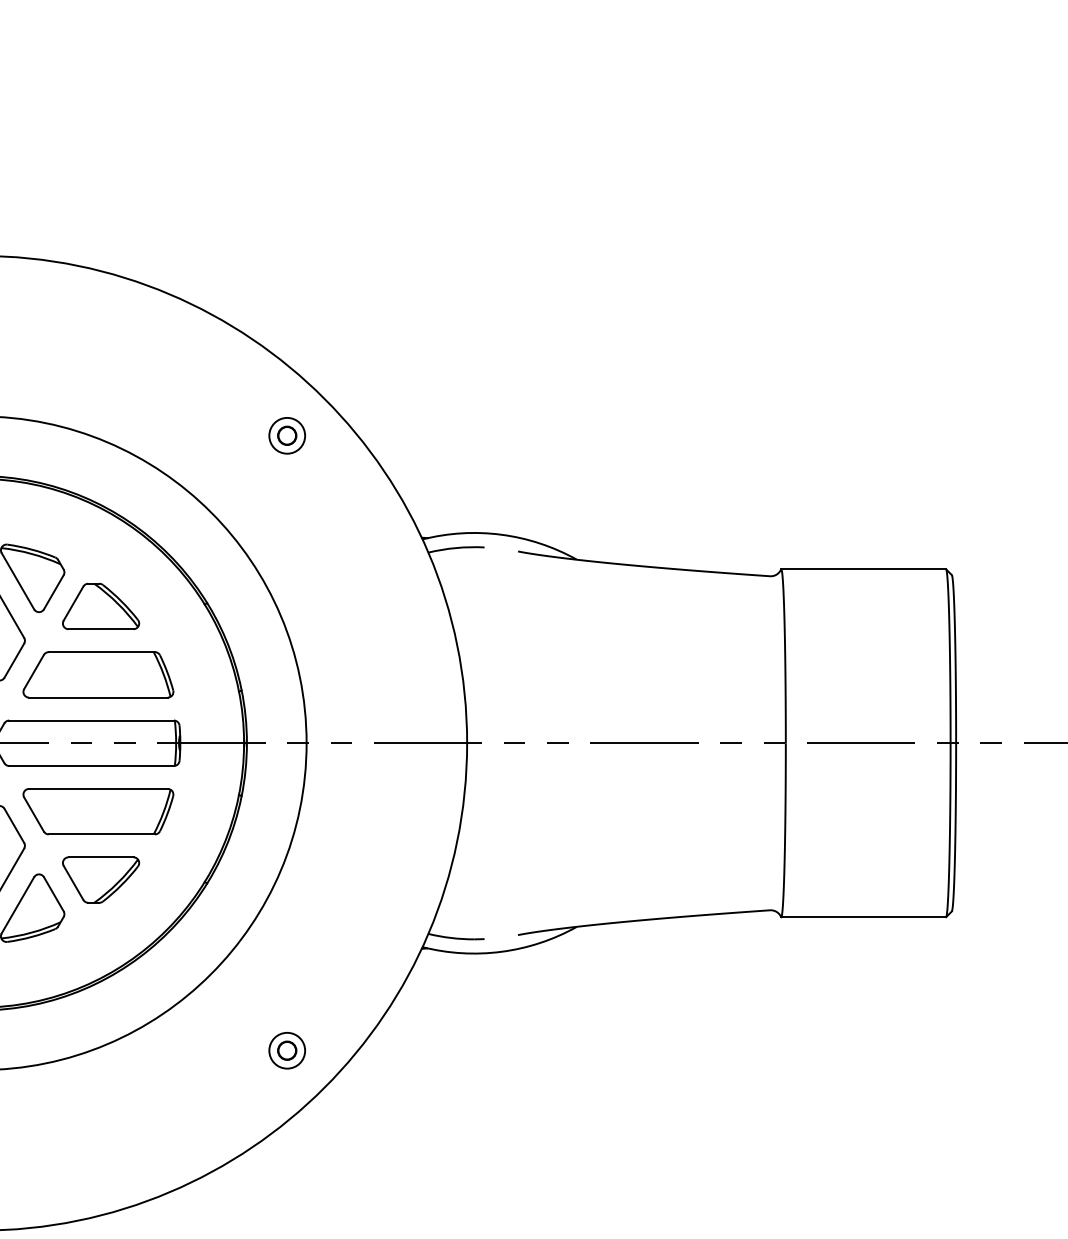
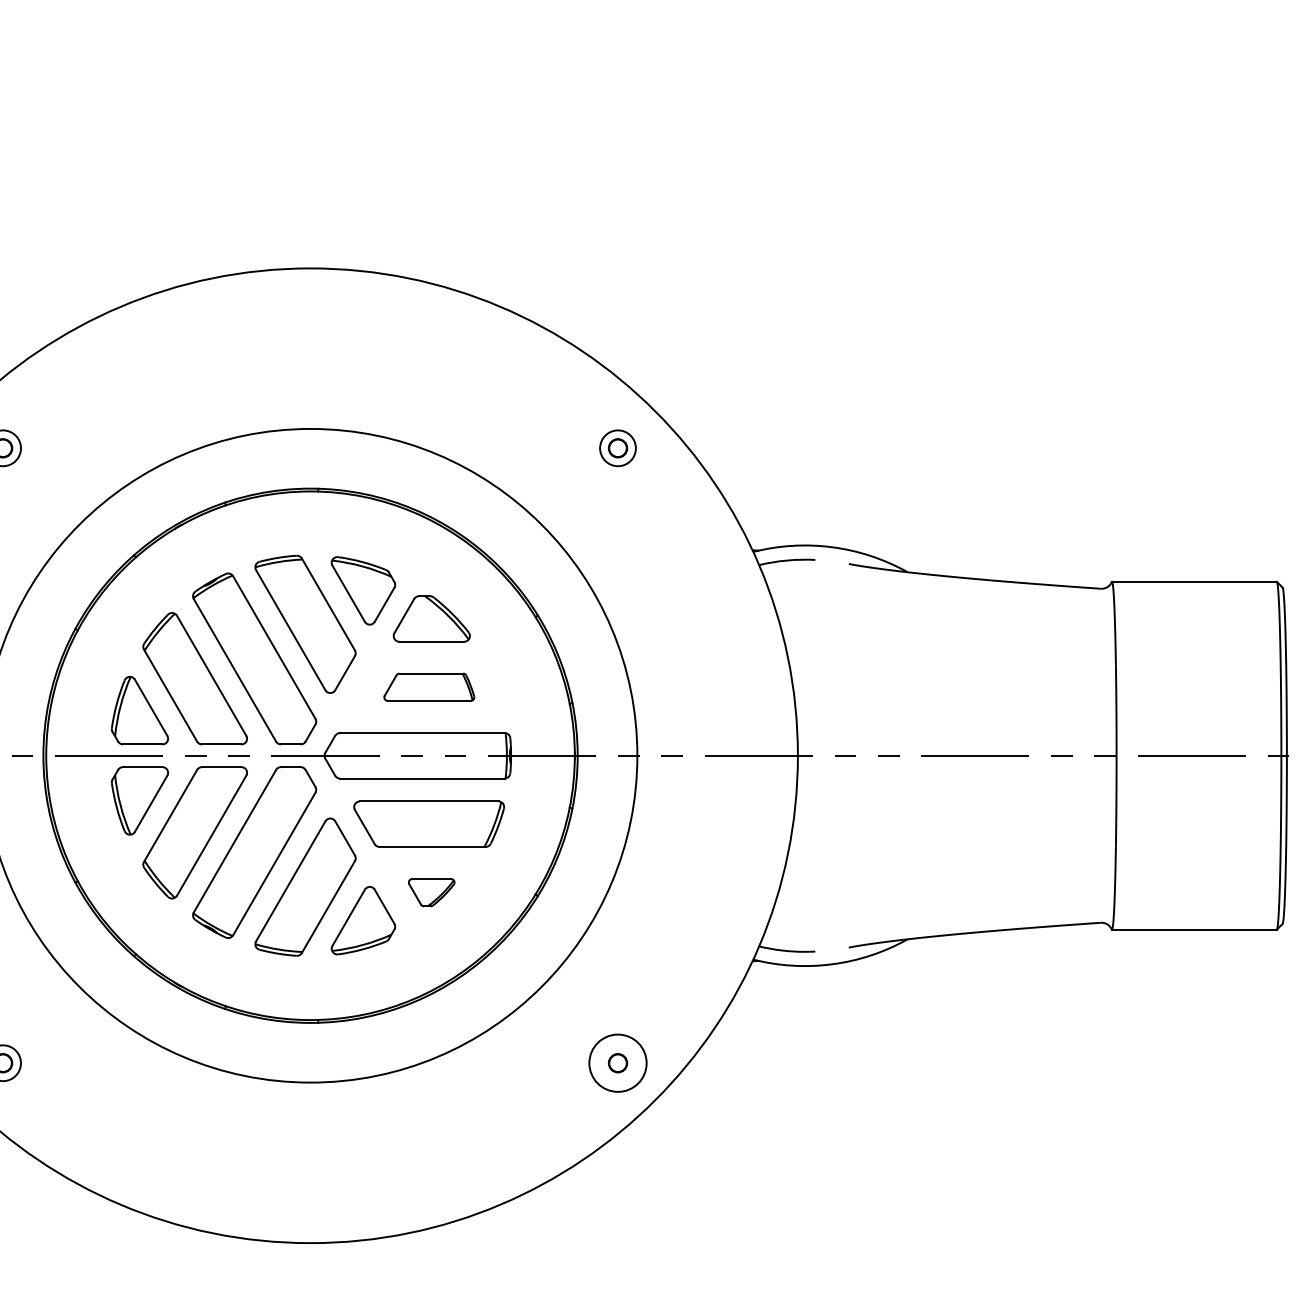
part: (98, 674) -> (429, 686), size x0.6
part: (100, 880) -> (431, 892), size x0.6
circle: (286, 1051) -> (617, 1063), size x1.6

